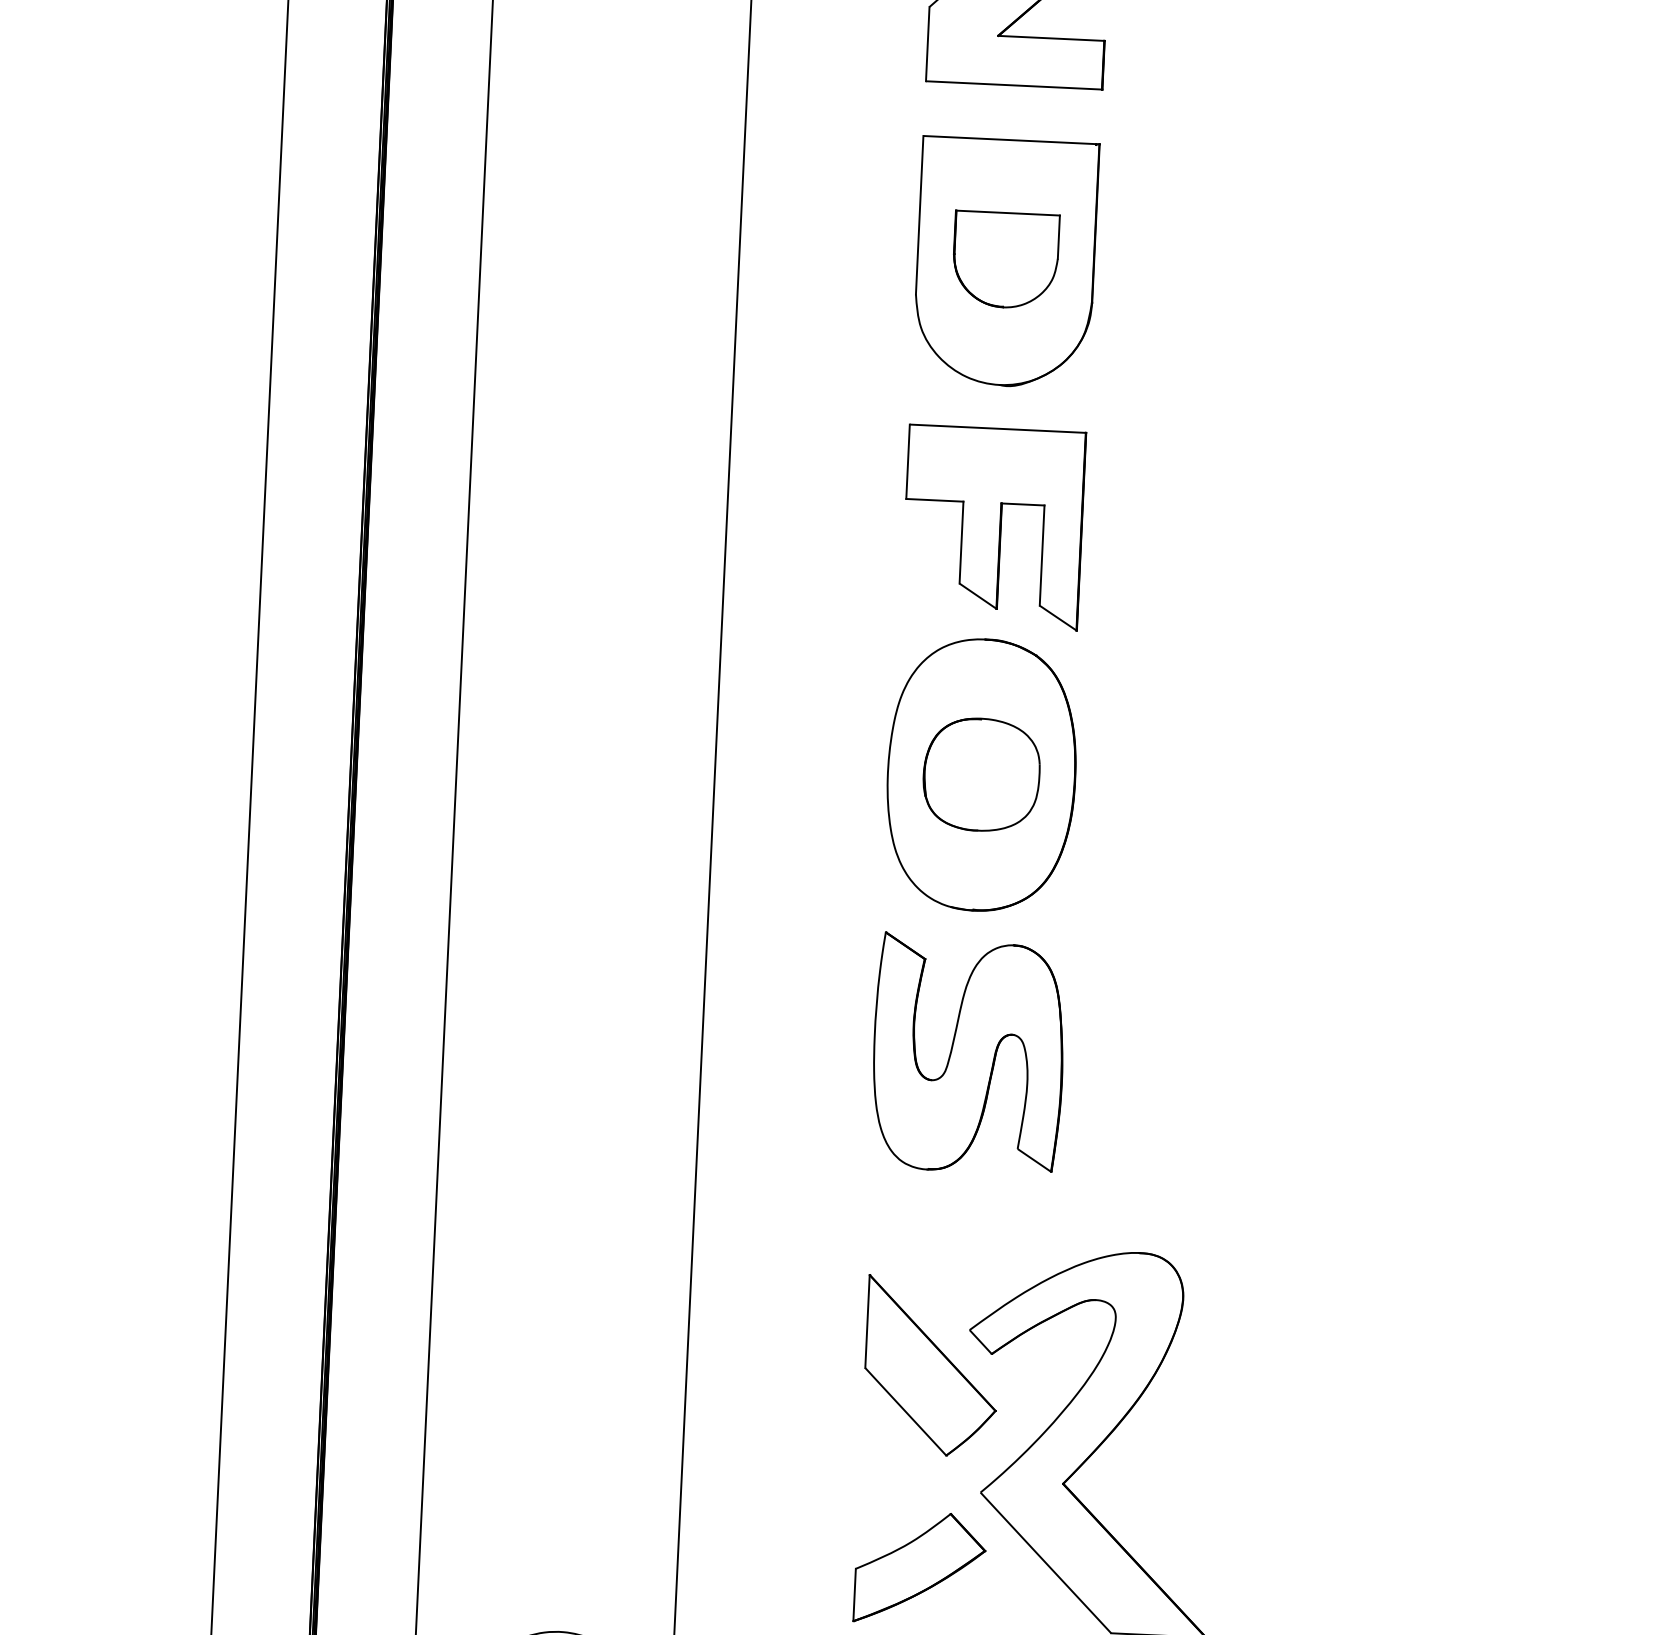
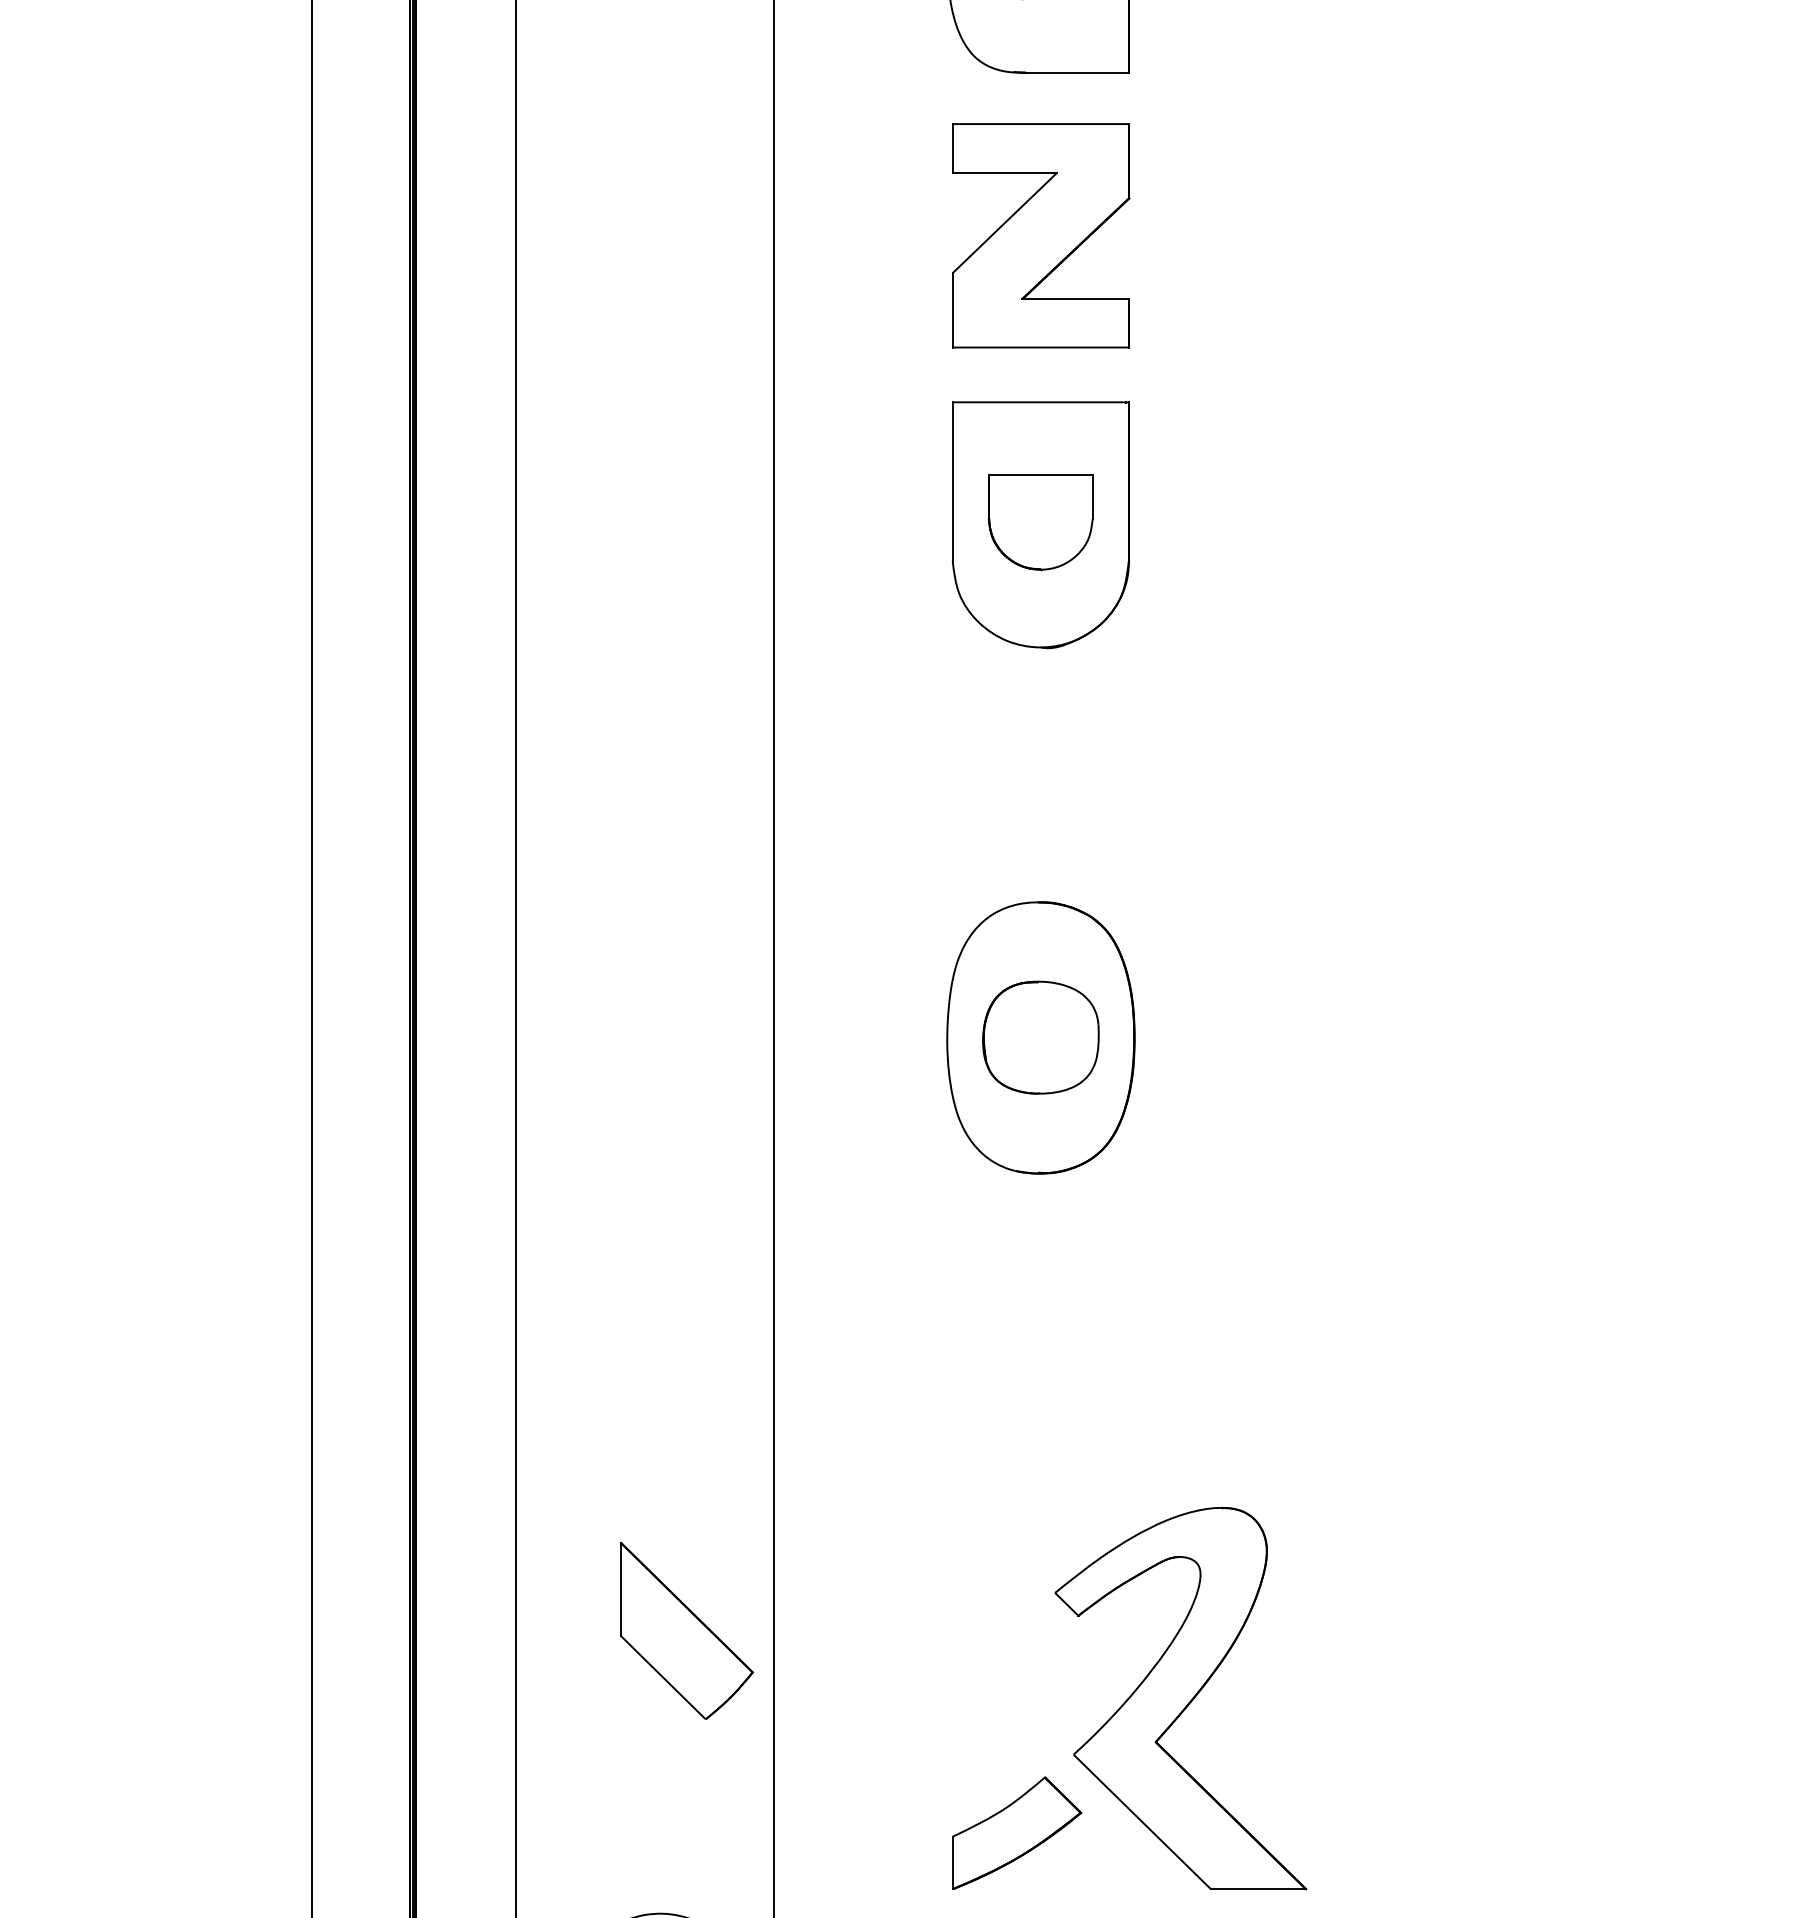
part: (992, 526) -> (1040, 789), removed
part: (968, 1053) -> (1040, 1316), removed
part: (931, 1365) -> (686, 1630), moved

